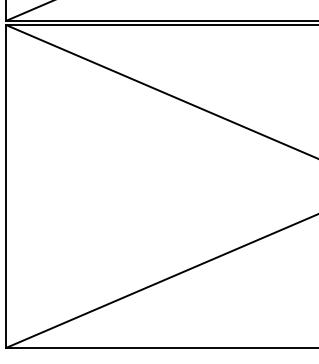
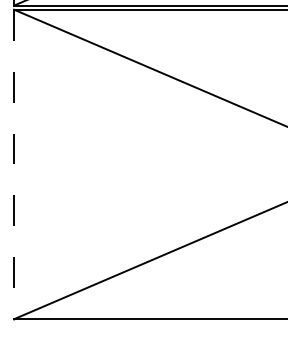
line: (6, 187) -> (14, 165), solid -> dashed

